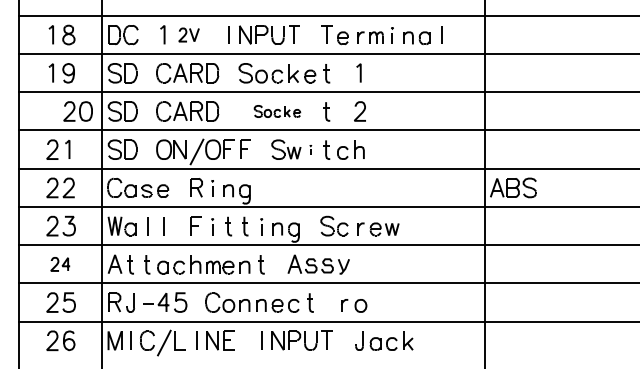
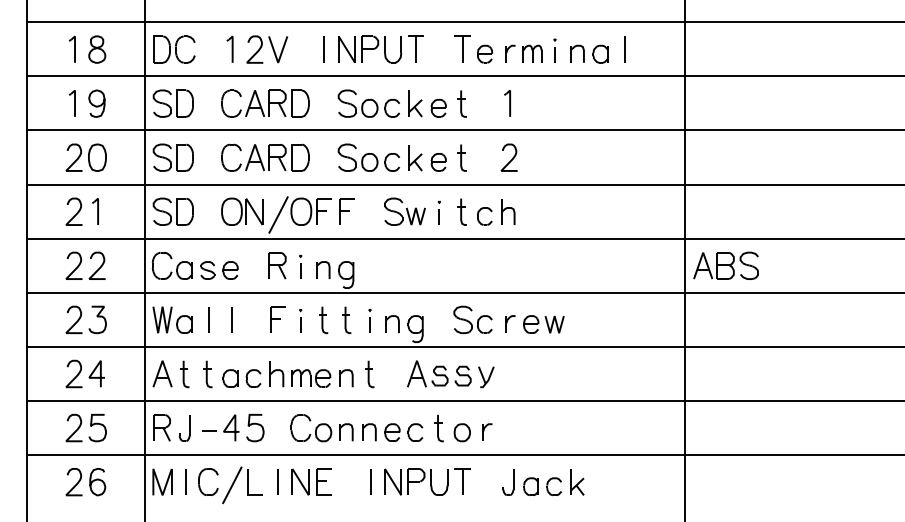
part: (188, 34) -> (266, 48), size x1.43
part: (77, 111) -> (85, 157), moved
part: (277, 111) -> (392, 157), size x1.67
part: (310, 149) -> (439, 211), size x1.67
part: (60, 264) -> (85, 374), size x1.43
part: (360, 305) -> (461, 432), moved

